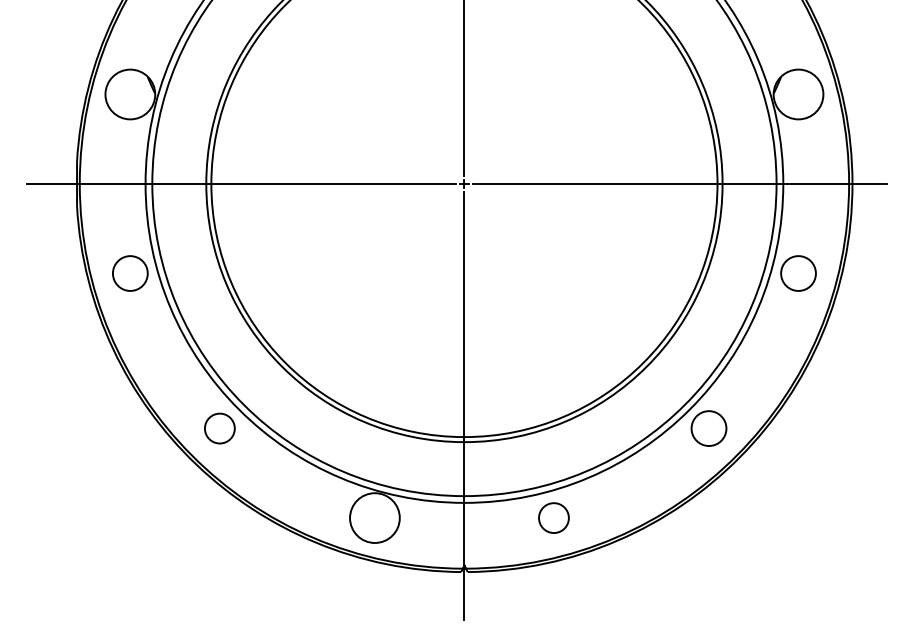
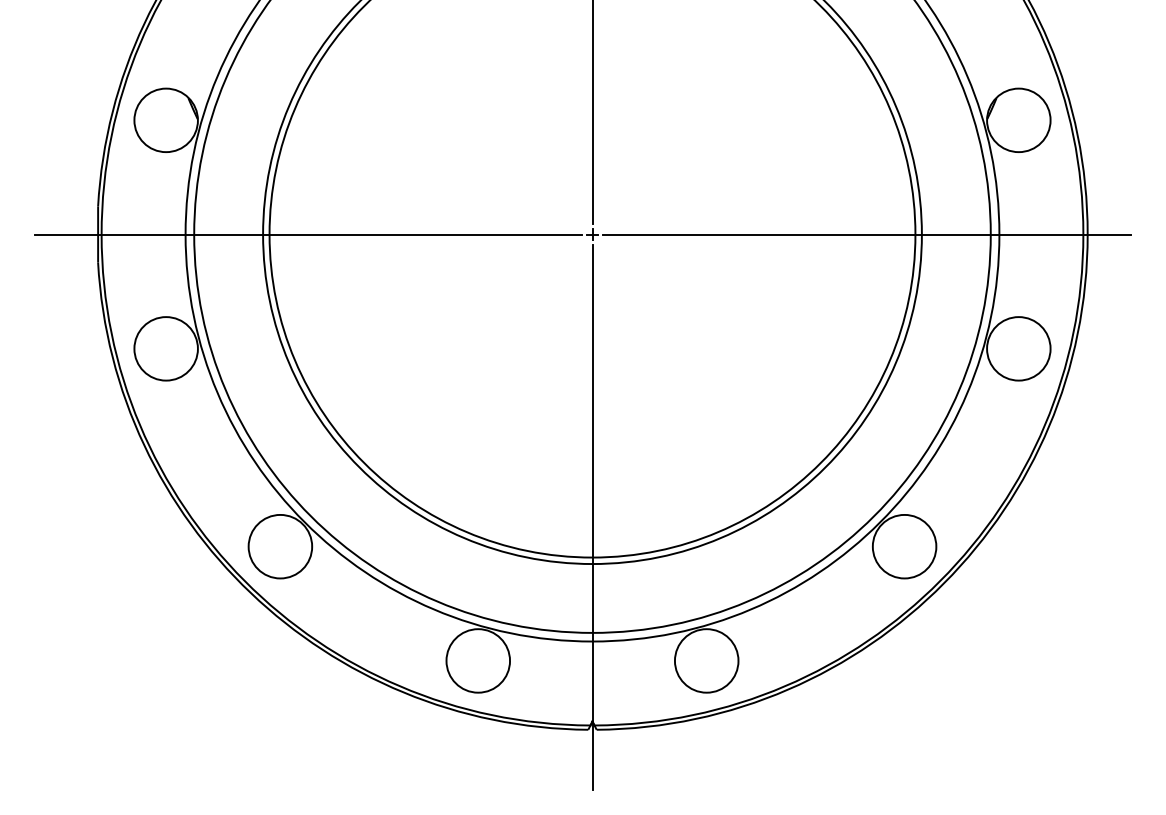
circle: (130, 273) -> (166, 348), size x1.43
circle: (798, 273) -> (1018, 348), size x1.43
circle: (219, 428) -> (279, 546), size x1.67
circle: (708, 428) -> (903, 546), size x1.43
circle: (553, 517) -> (706, 660), size x1.67

